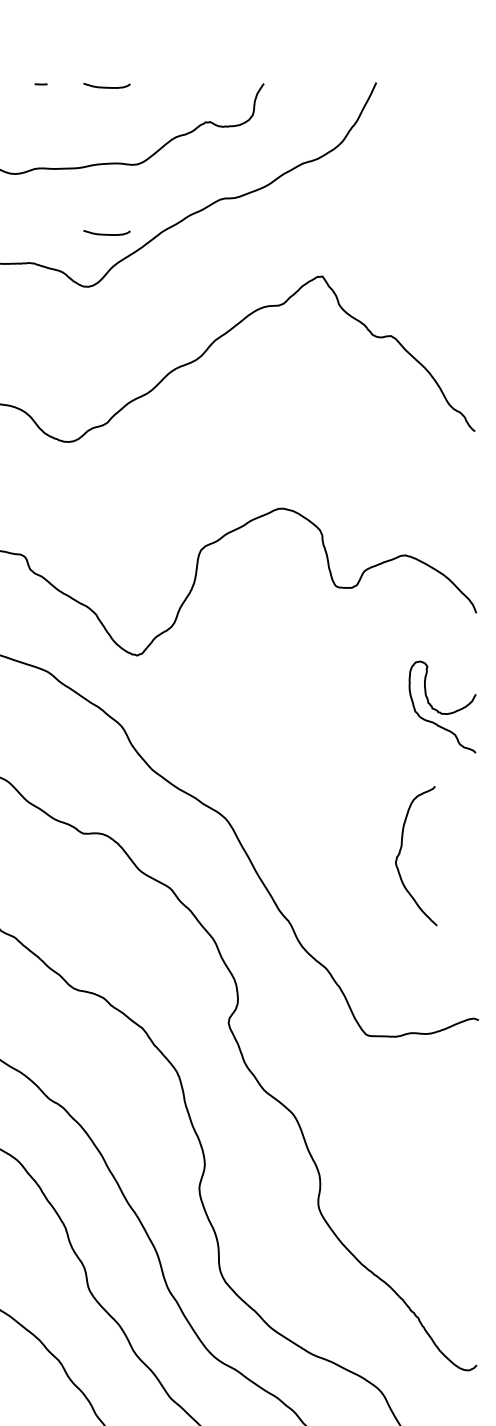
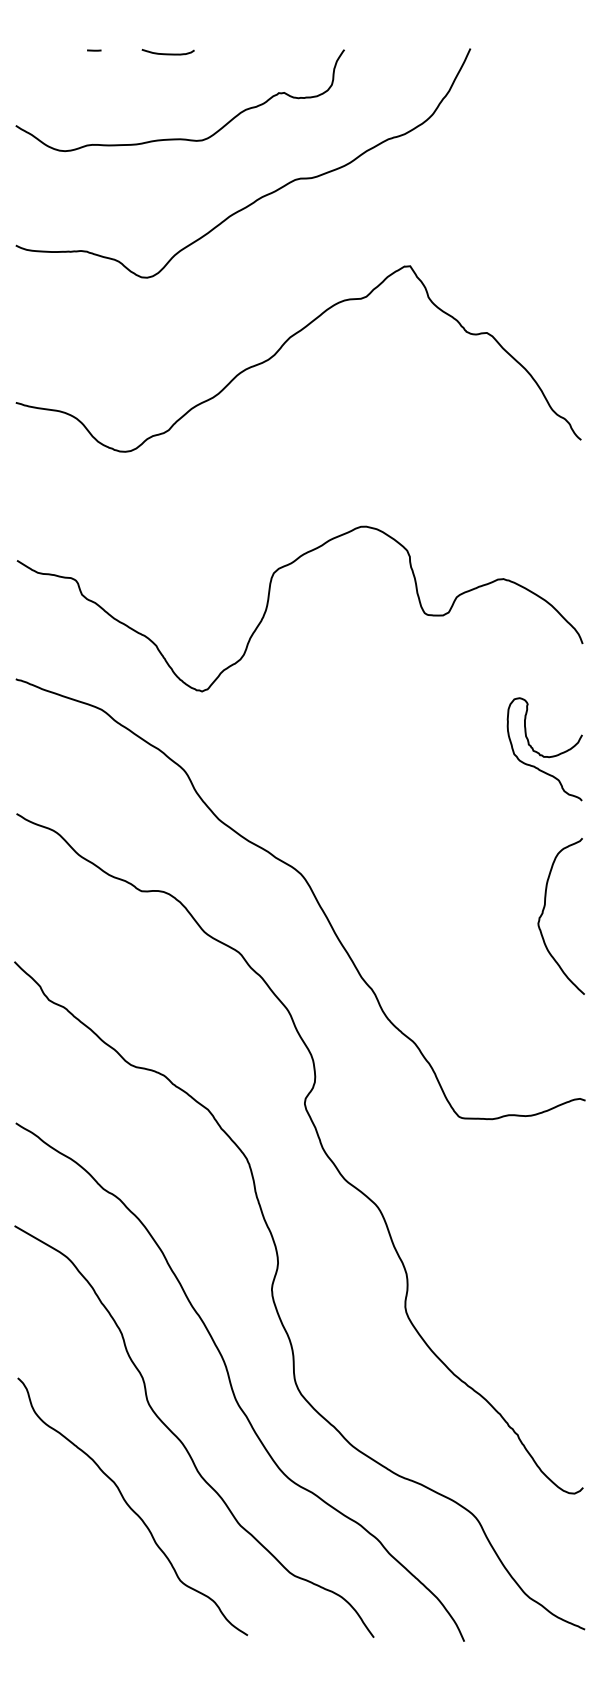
curve: (106, 234) -> (167, 218), removed
curve: (401, 850) -> (544, 910), moved

